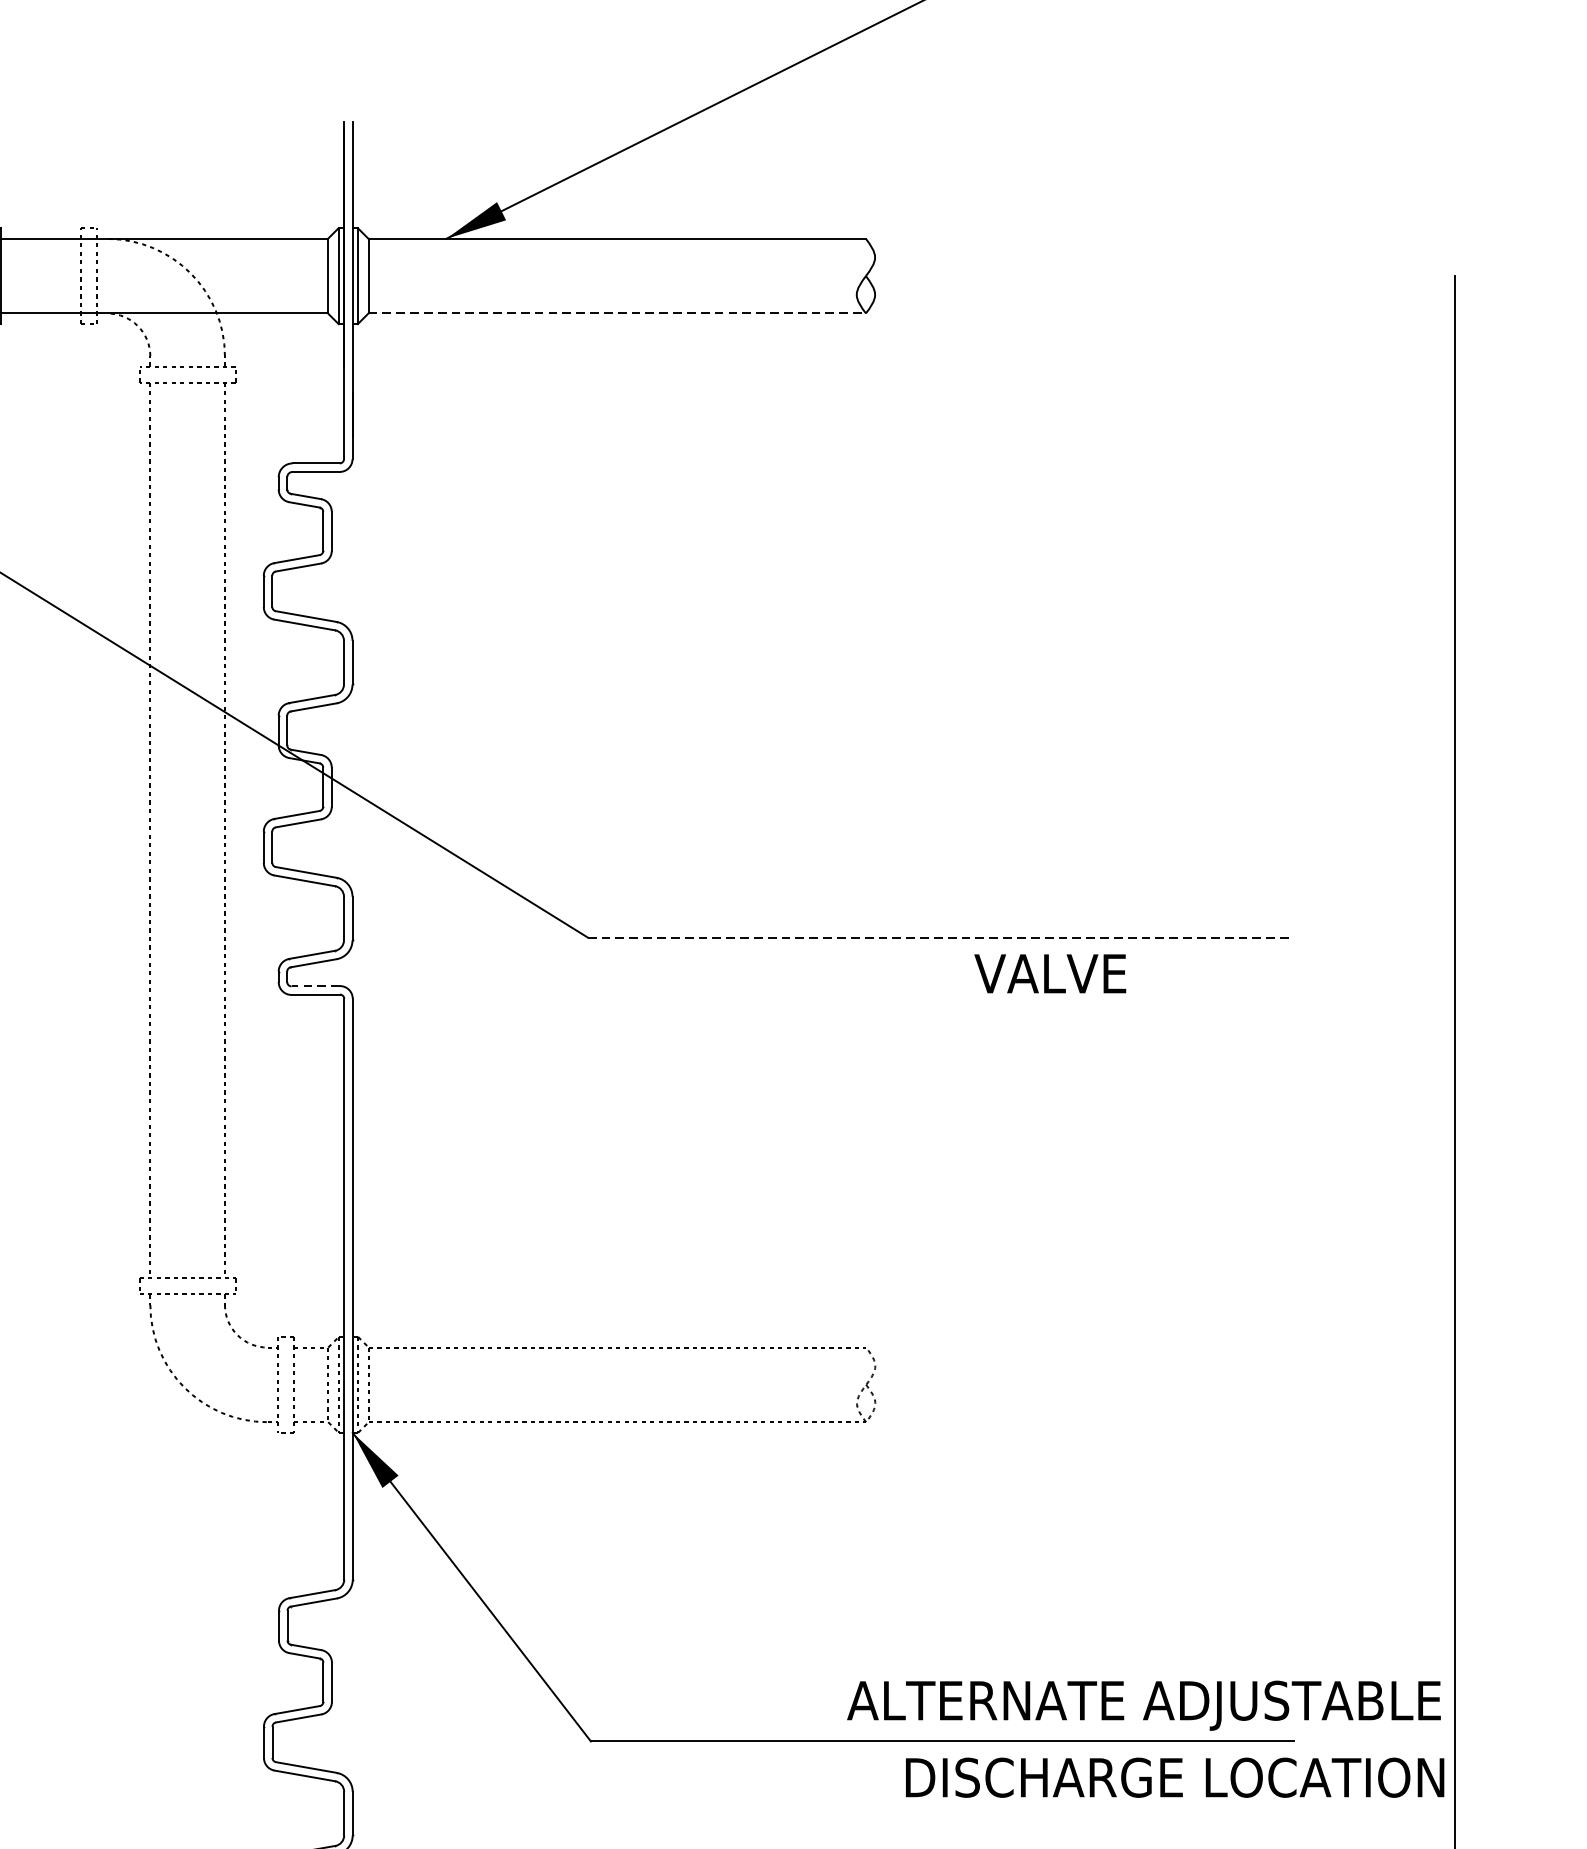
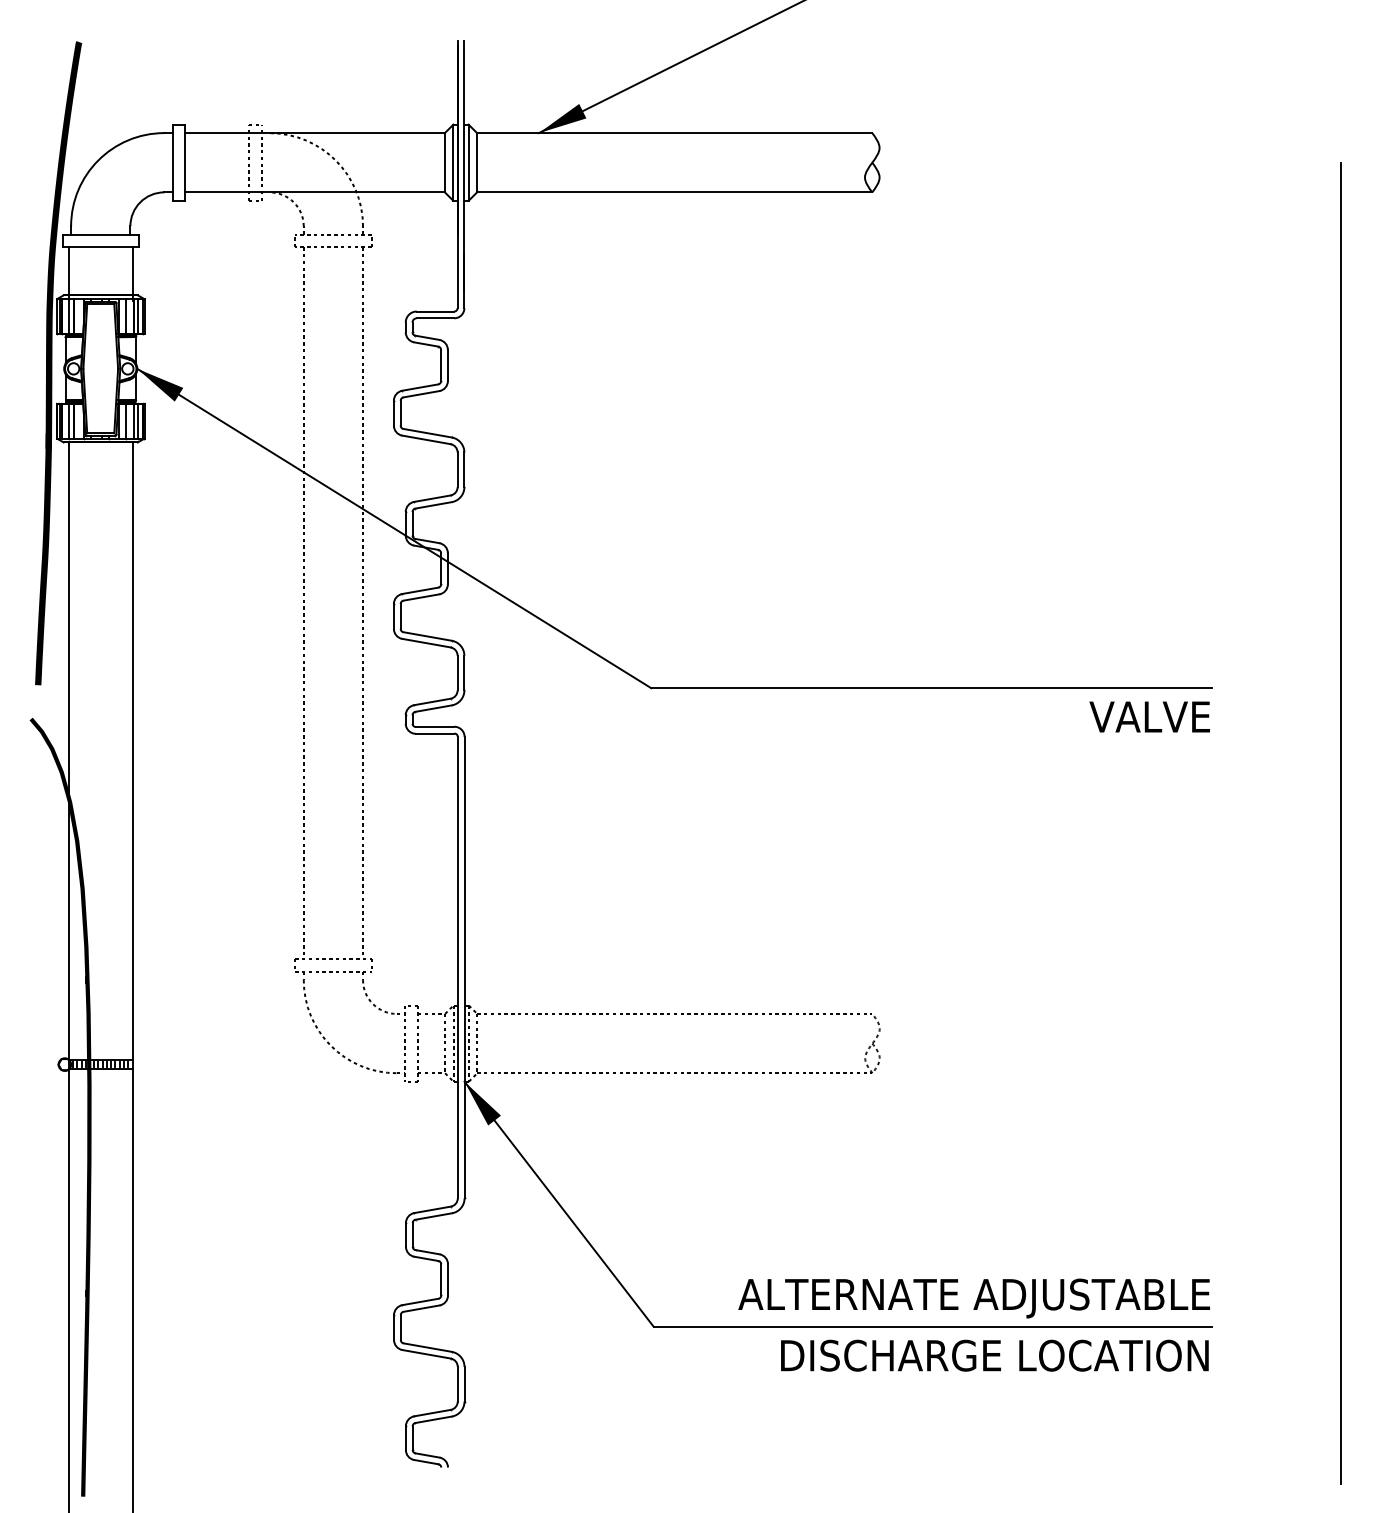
line: (616, 313) -> (674, 192), dashed -> solid
line: (940, 937) -> (931, 688), dashed -> solid
text: (1049, 973) -> (1149, 716), moved
line: (314, 985) -> (434, 726), dashed -> solid
text: (1143, 1705) -> (973, 1298), moved
text: (1174, 1777) -> (994, 1355), moved

